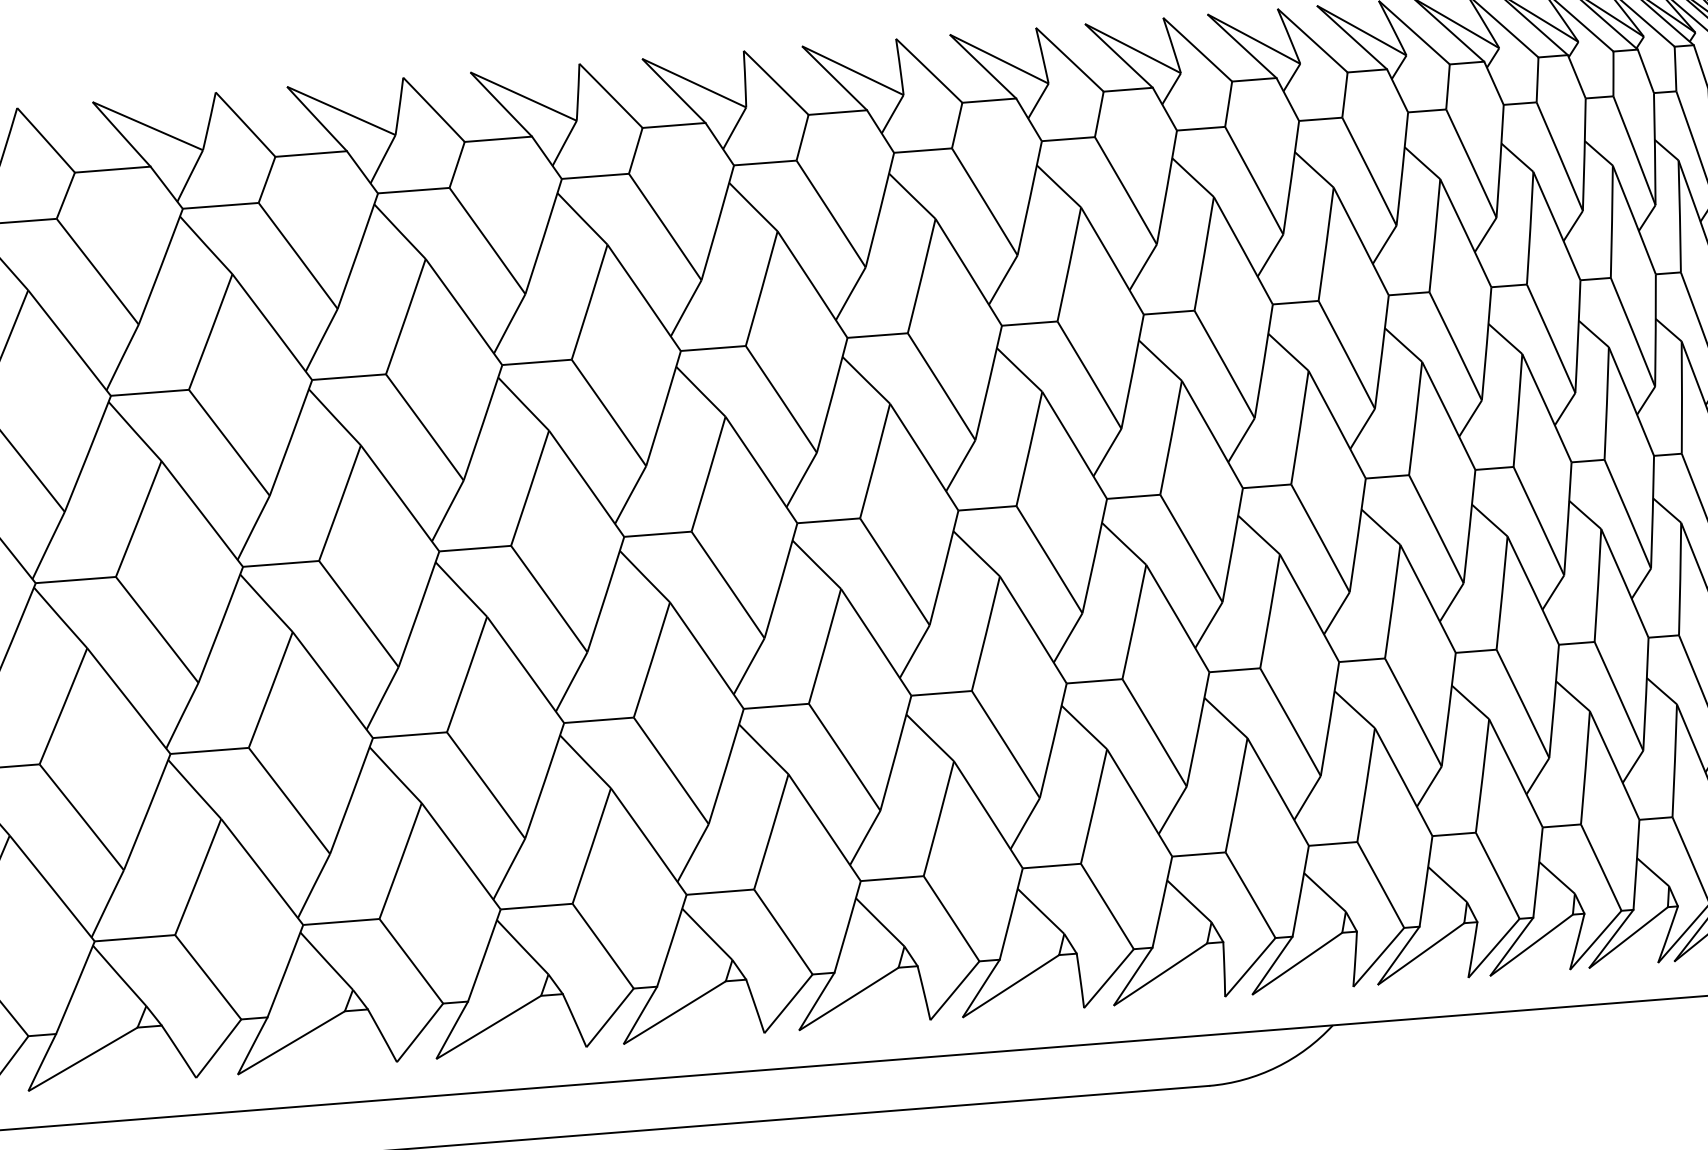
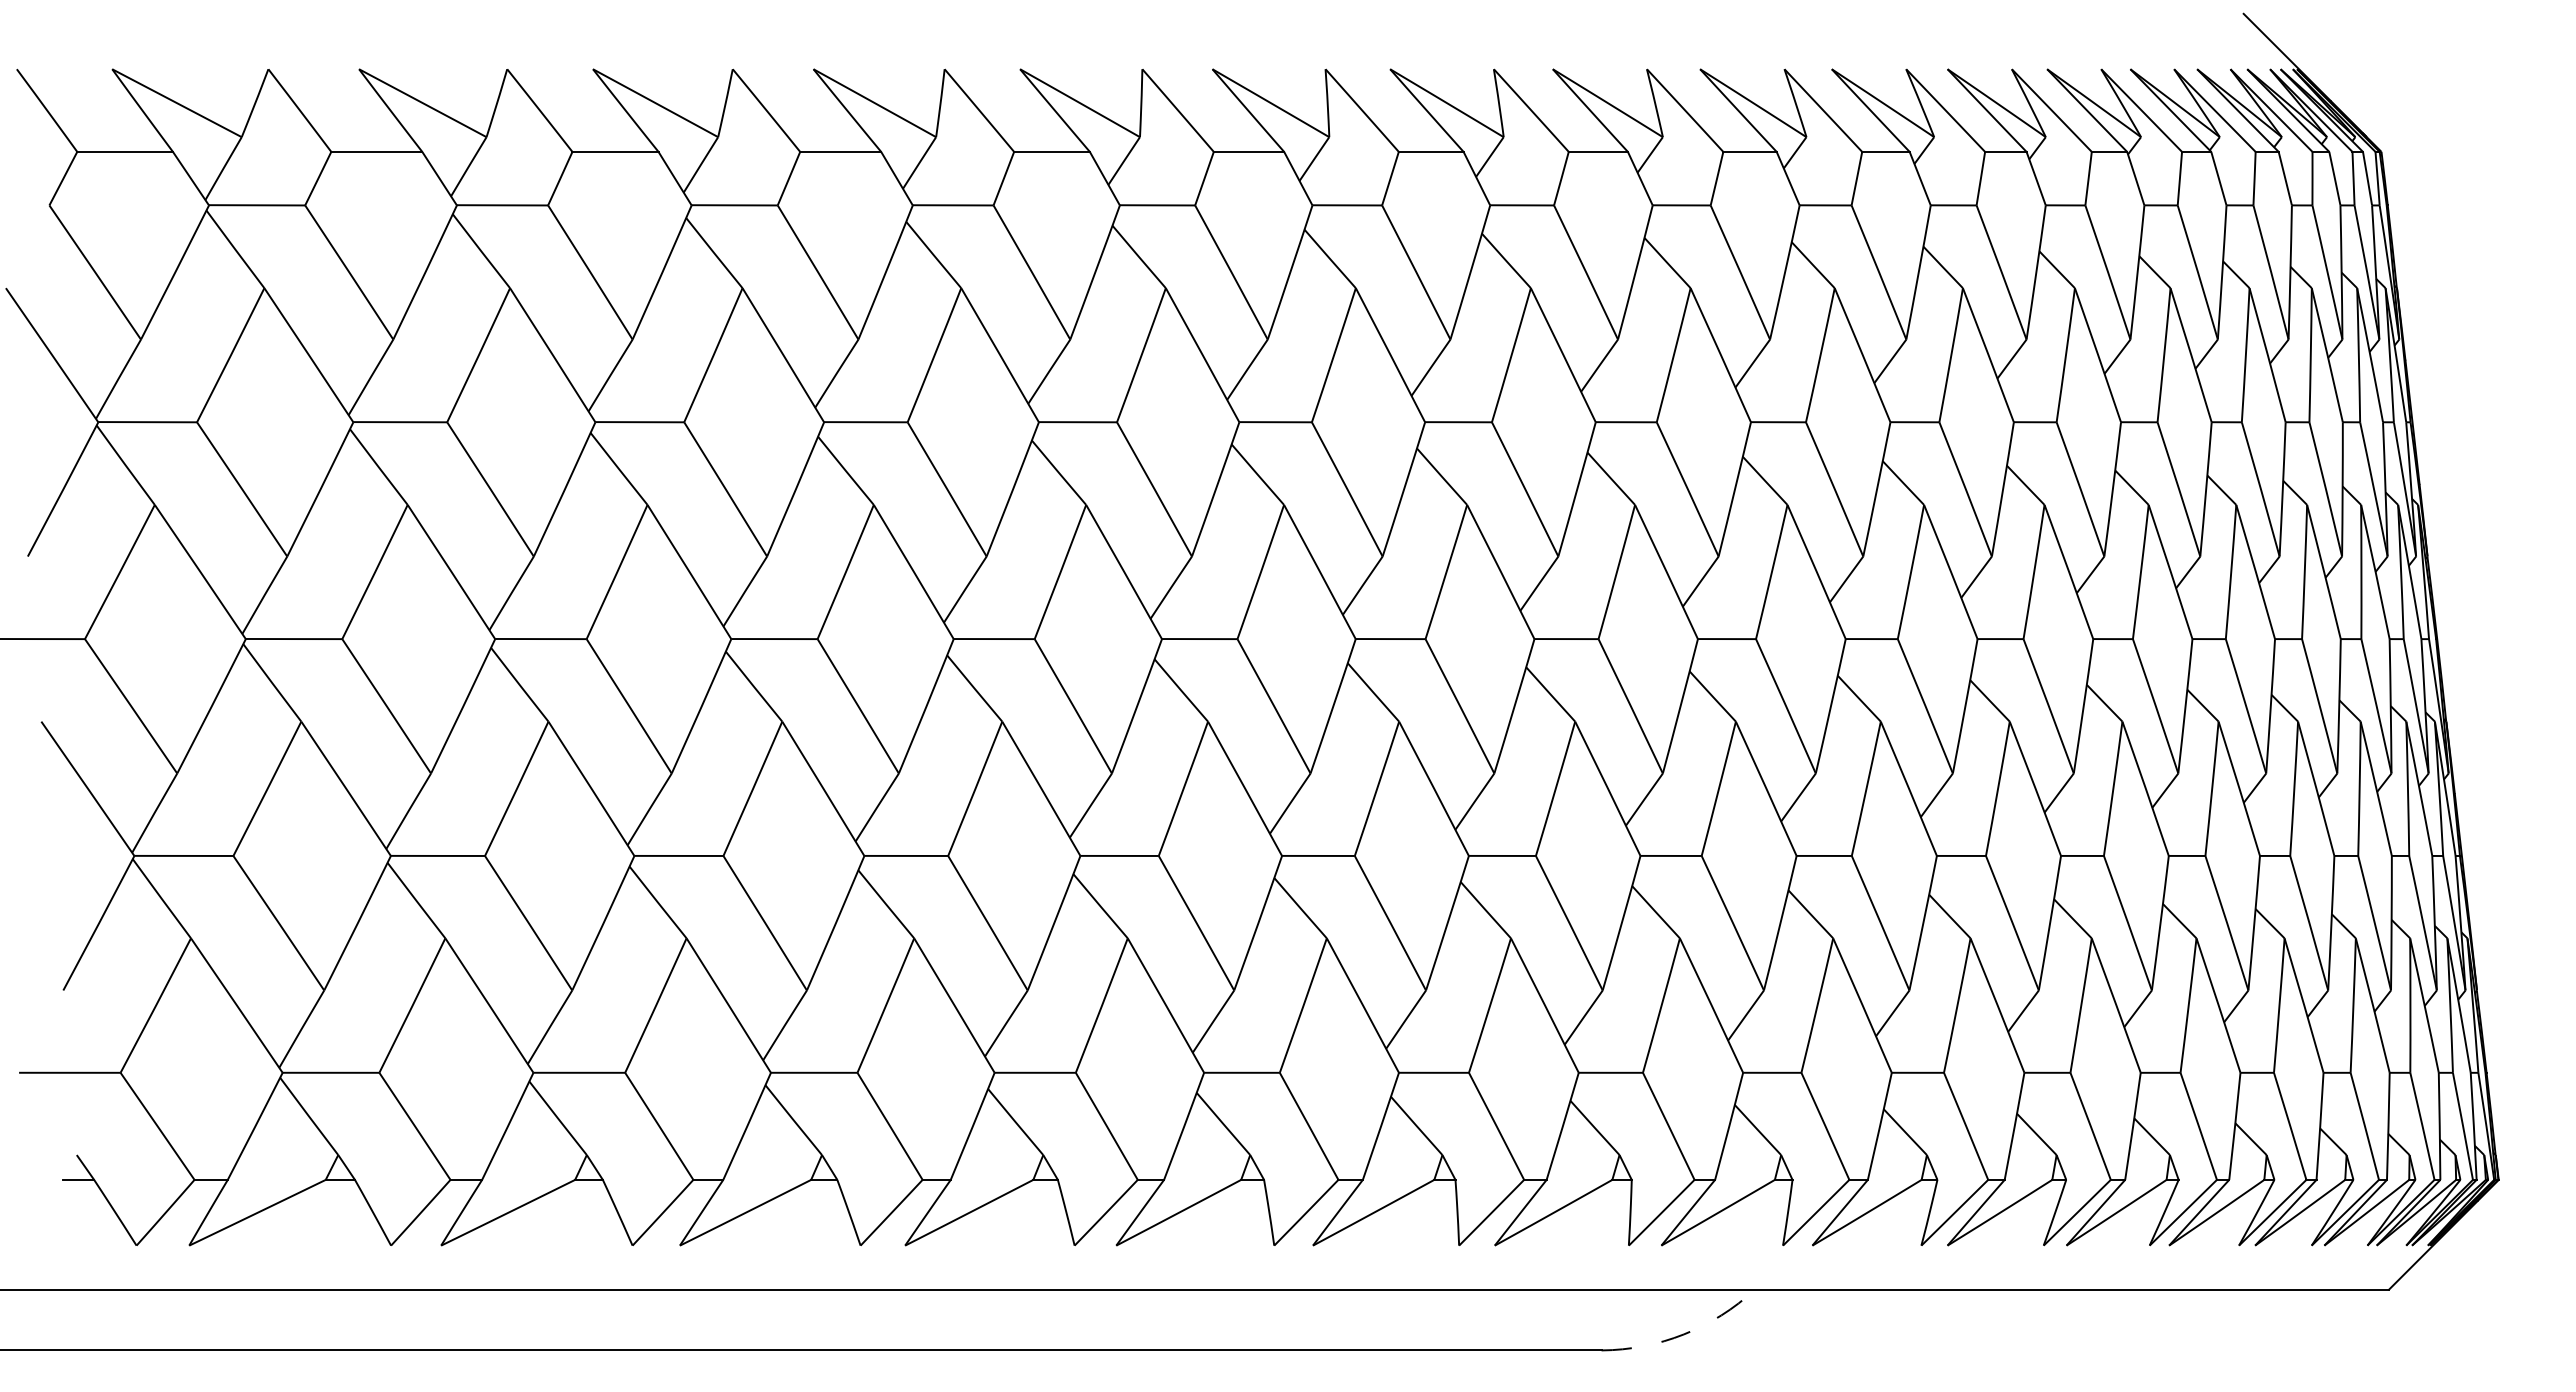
arc: (1276, 1067) -> (1683, 1334), solid -> dashed

